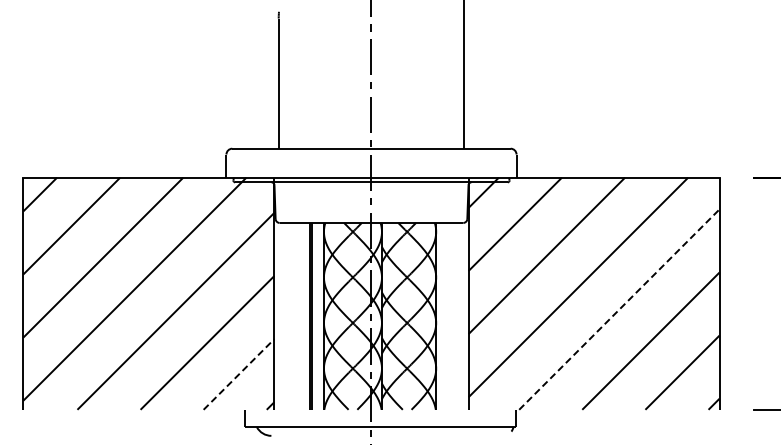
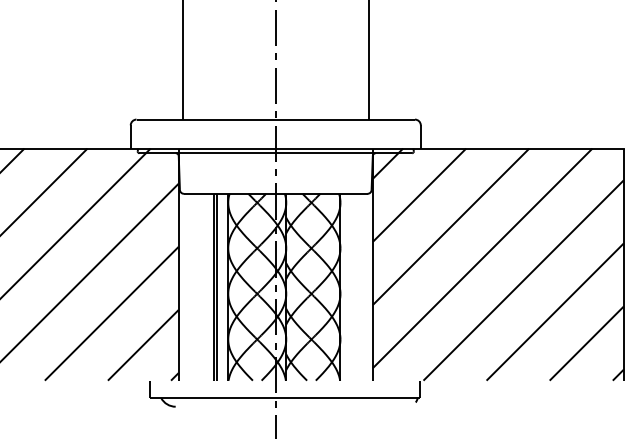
line: (619, 309) -> (523, 280), dashed -> solid
line: (239, 374) -> (143, 345), dashed -> solid

